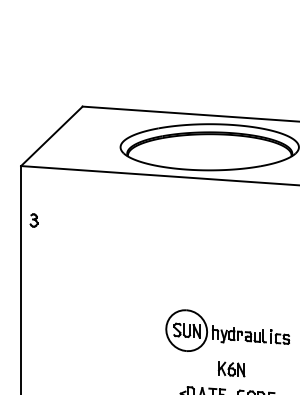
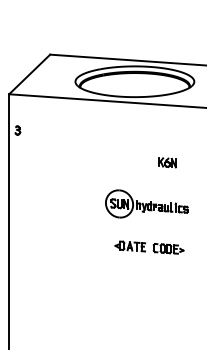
part: (231, 369) -> (167, 162), moved

